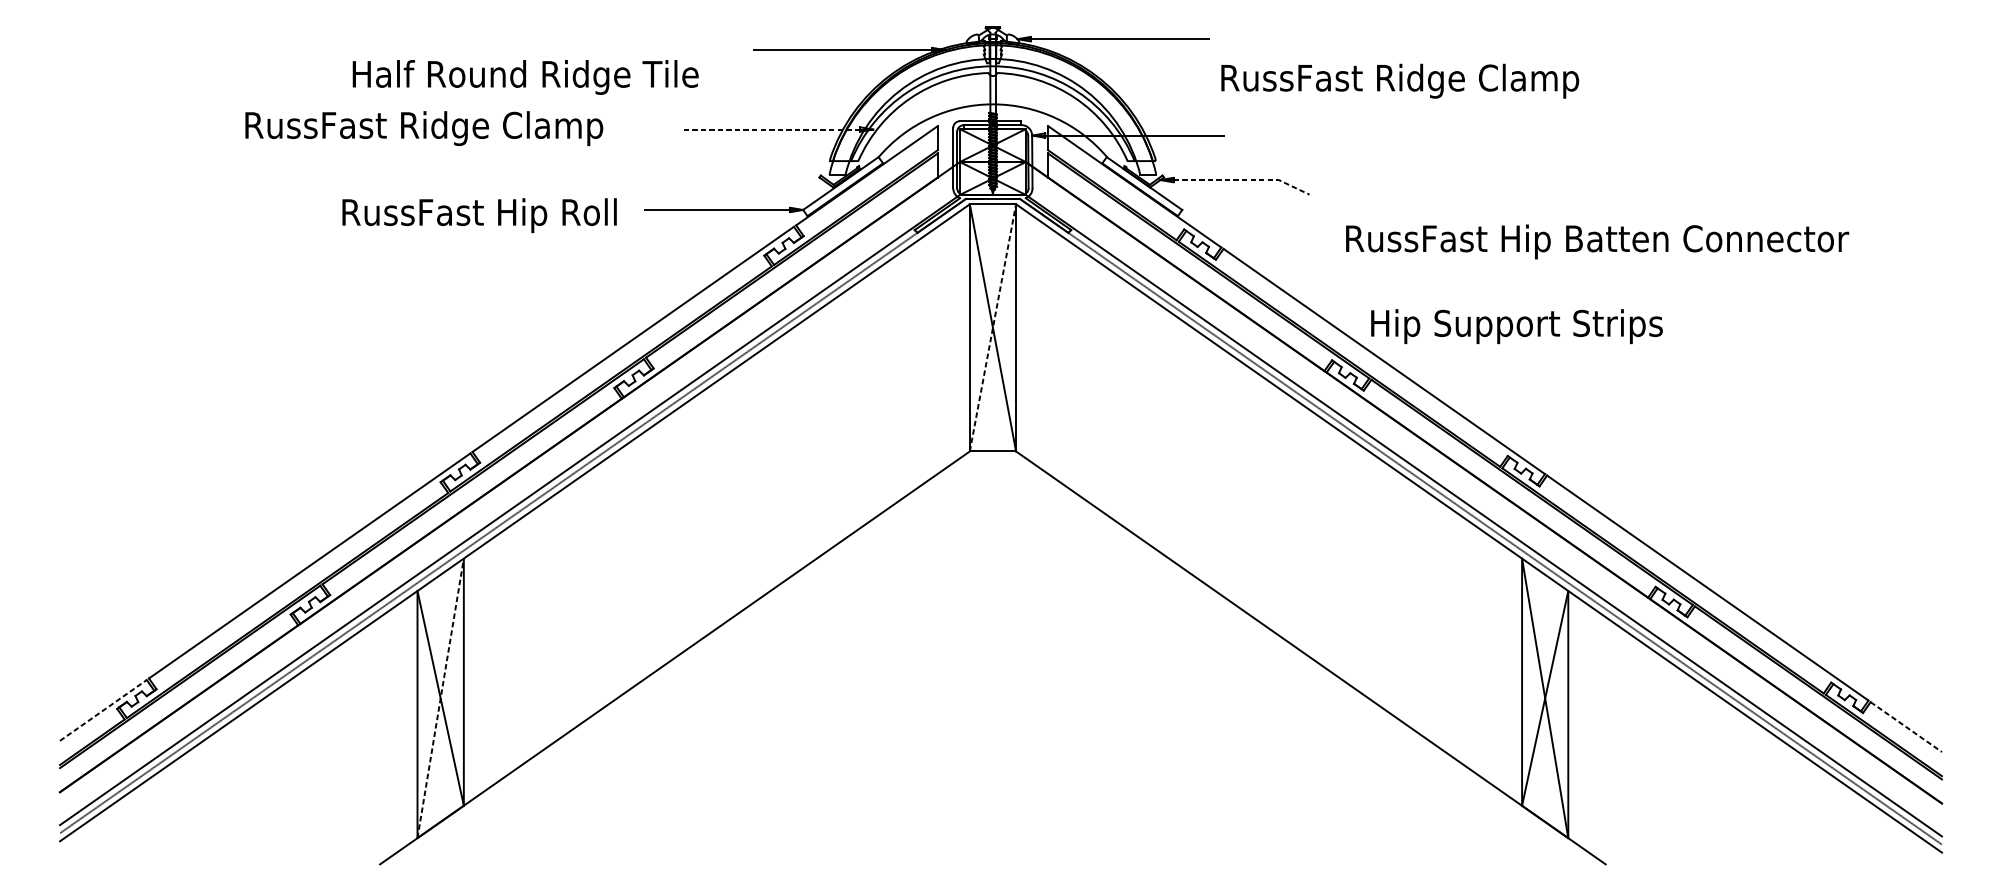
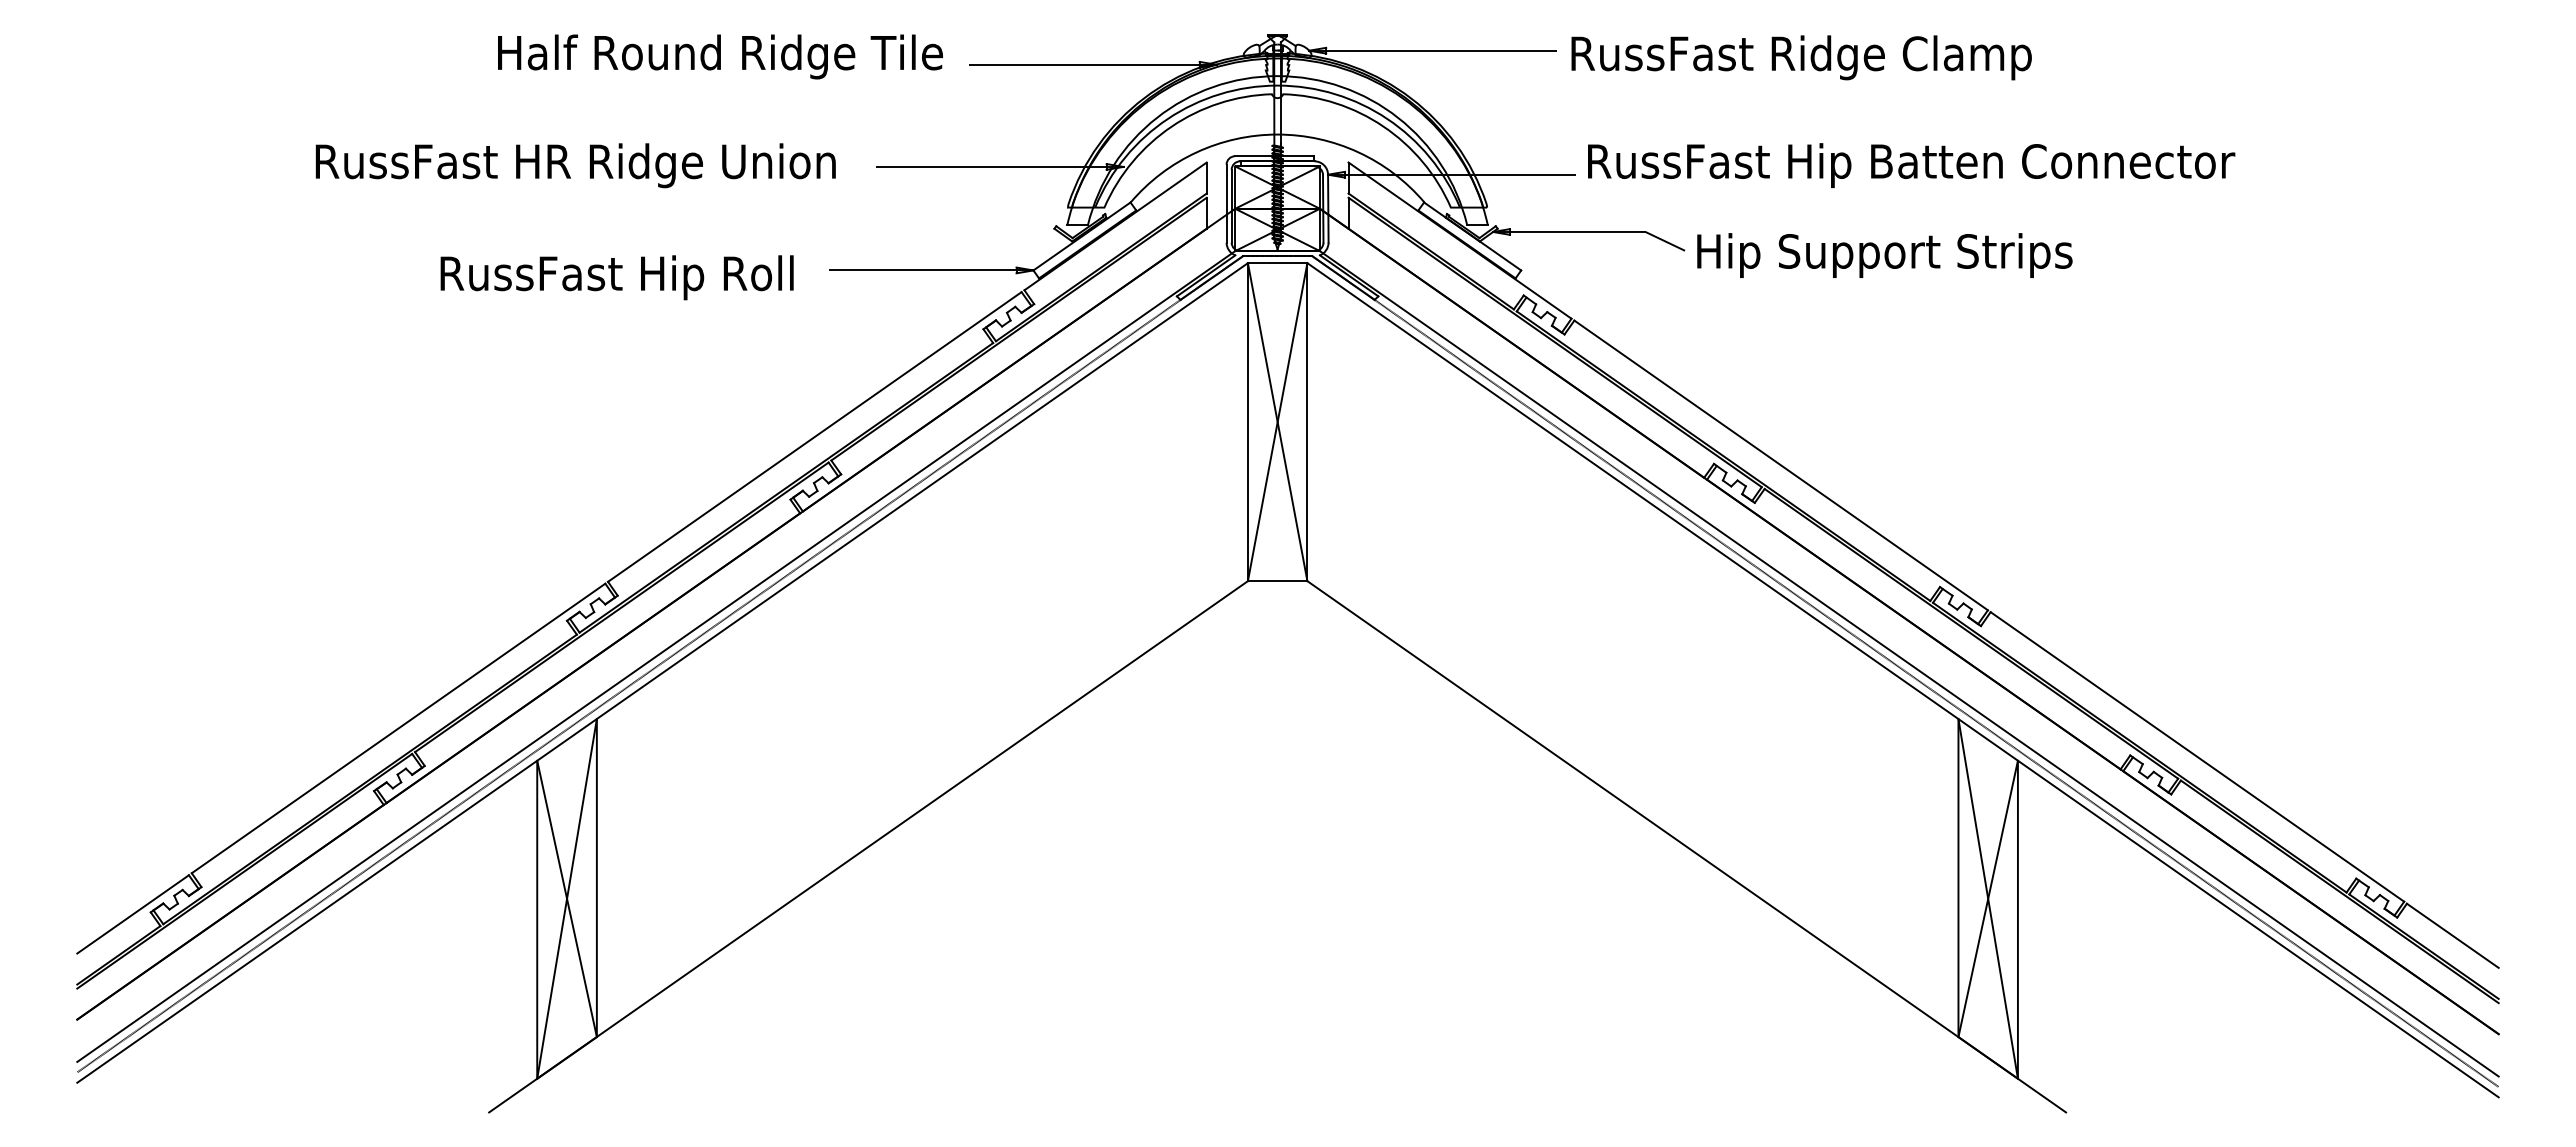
text: (525, 77) -> (720, 56), moved
text: (1400, 80) -> (1801, 57), moved
text: (526, 128) -> (677, 165), RussFast Ridge Clamp -> RussFast HR Ridge Union
line: (769, 129) -> (990, 166), dashed -> solid
line: (1243, 179) -> (1600, 231), dashed -> solid
text: (1597, 241) -> (1911, 165), moved
text: (1516, 326) -> (1884, 255), moved
line: (992, 328) -> (1277, 422), dashed -> solid
line: (441, 698) -> (567, 898), dashed -> solid
line: (103, 710) -> (133, 914), dashed -> solid
line: (1906, 727) -> (2453, 936), dashed -> solid

